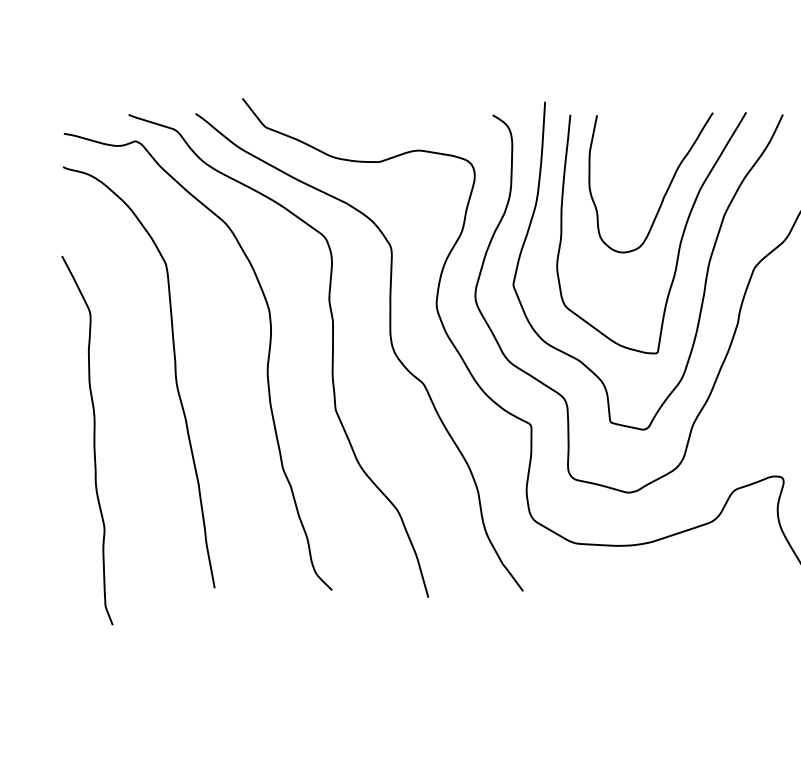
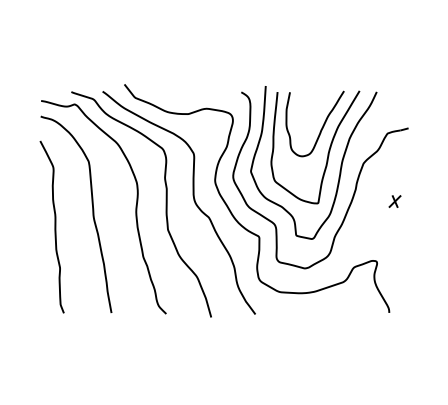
curve: (92, 439) -> (54, 226), moved

